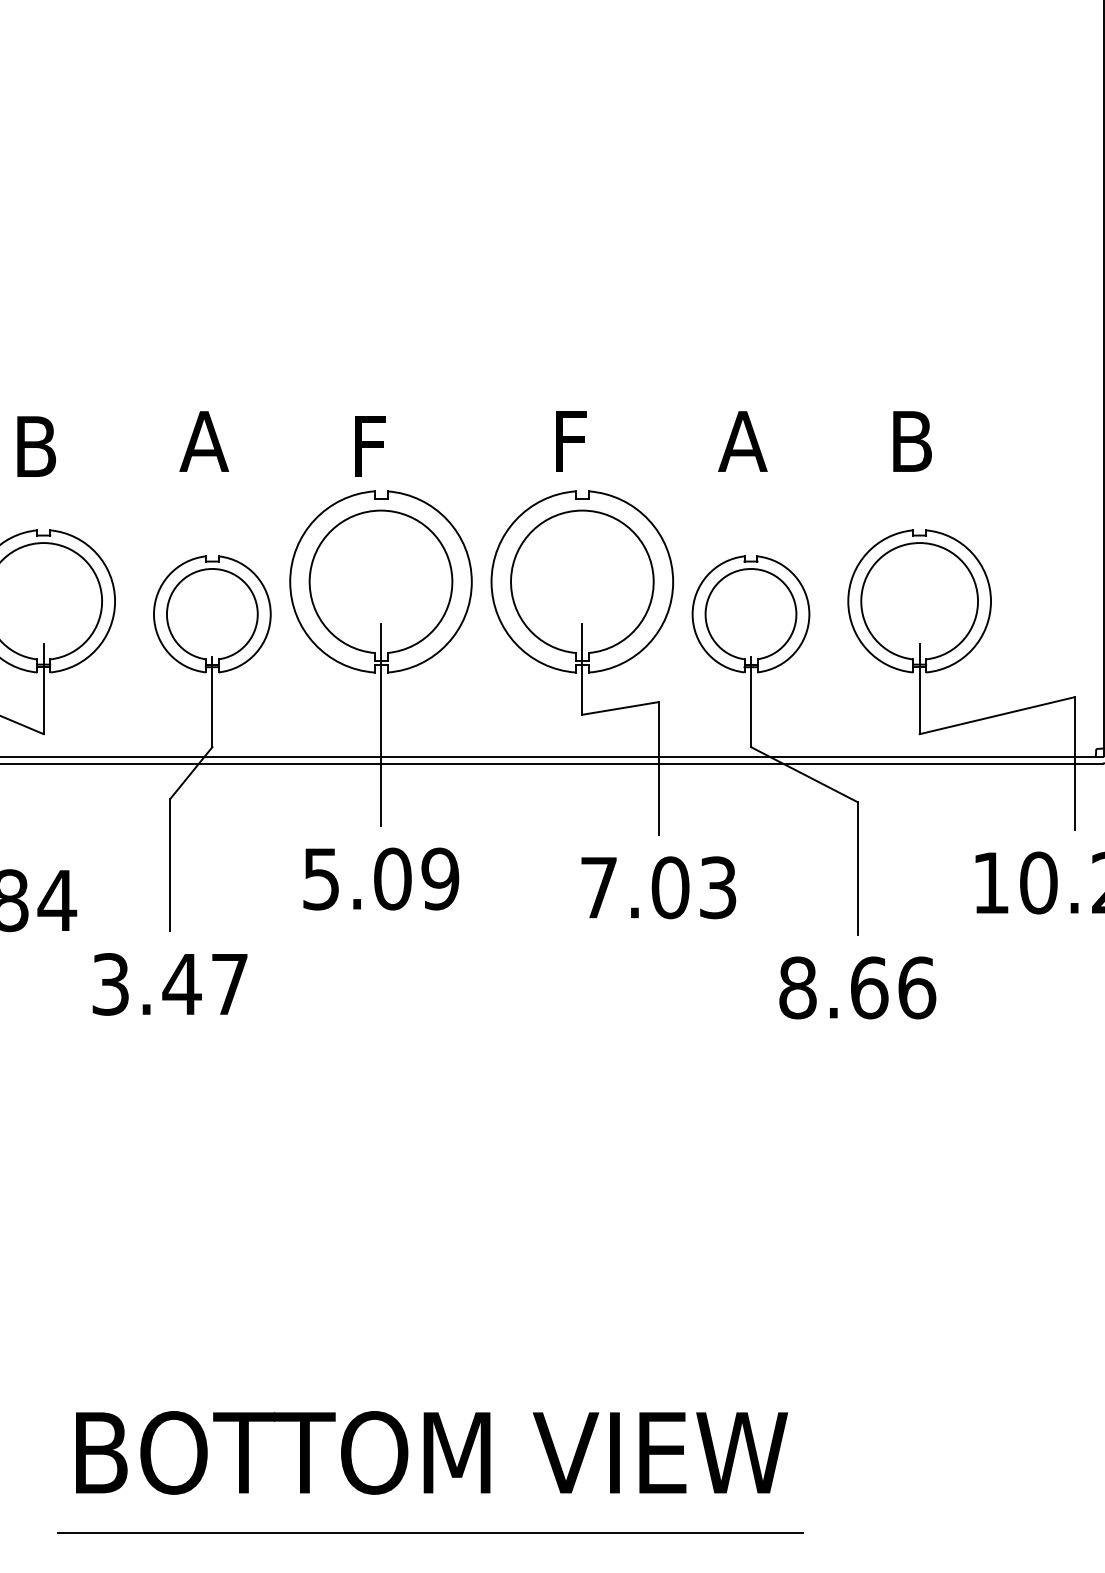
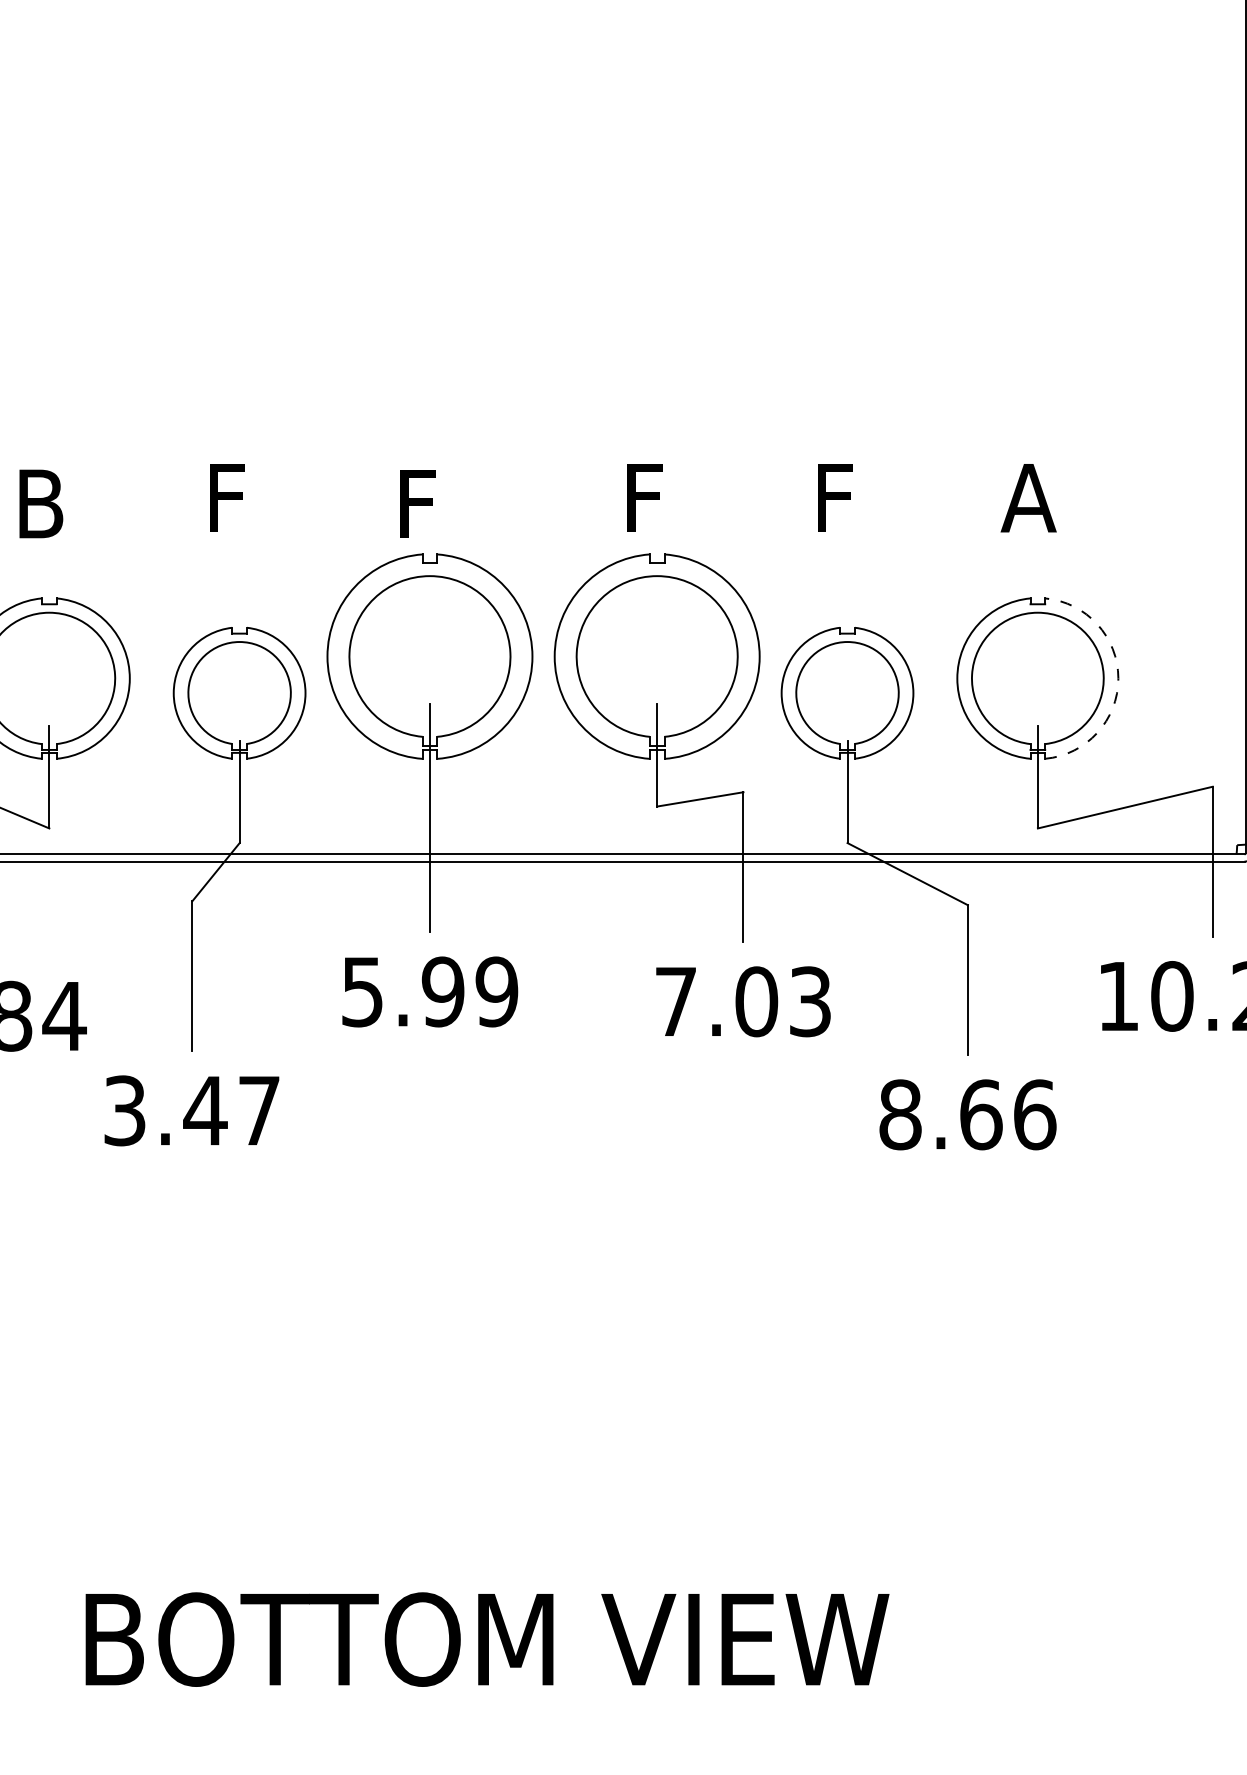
text: (204, 441) -> (230, 498), A -> F
text: (742, 441) -> (837, 498), A -> F
text: (911, 441) -> (1028, 498), B -> A
arc: (990, 601) -> (1117, 678), solid -> dashed
text: (392, 878) -> (442, 991), 5.09 -> 5.99
line: (430, 1532) -> (485, 1729), removed

